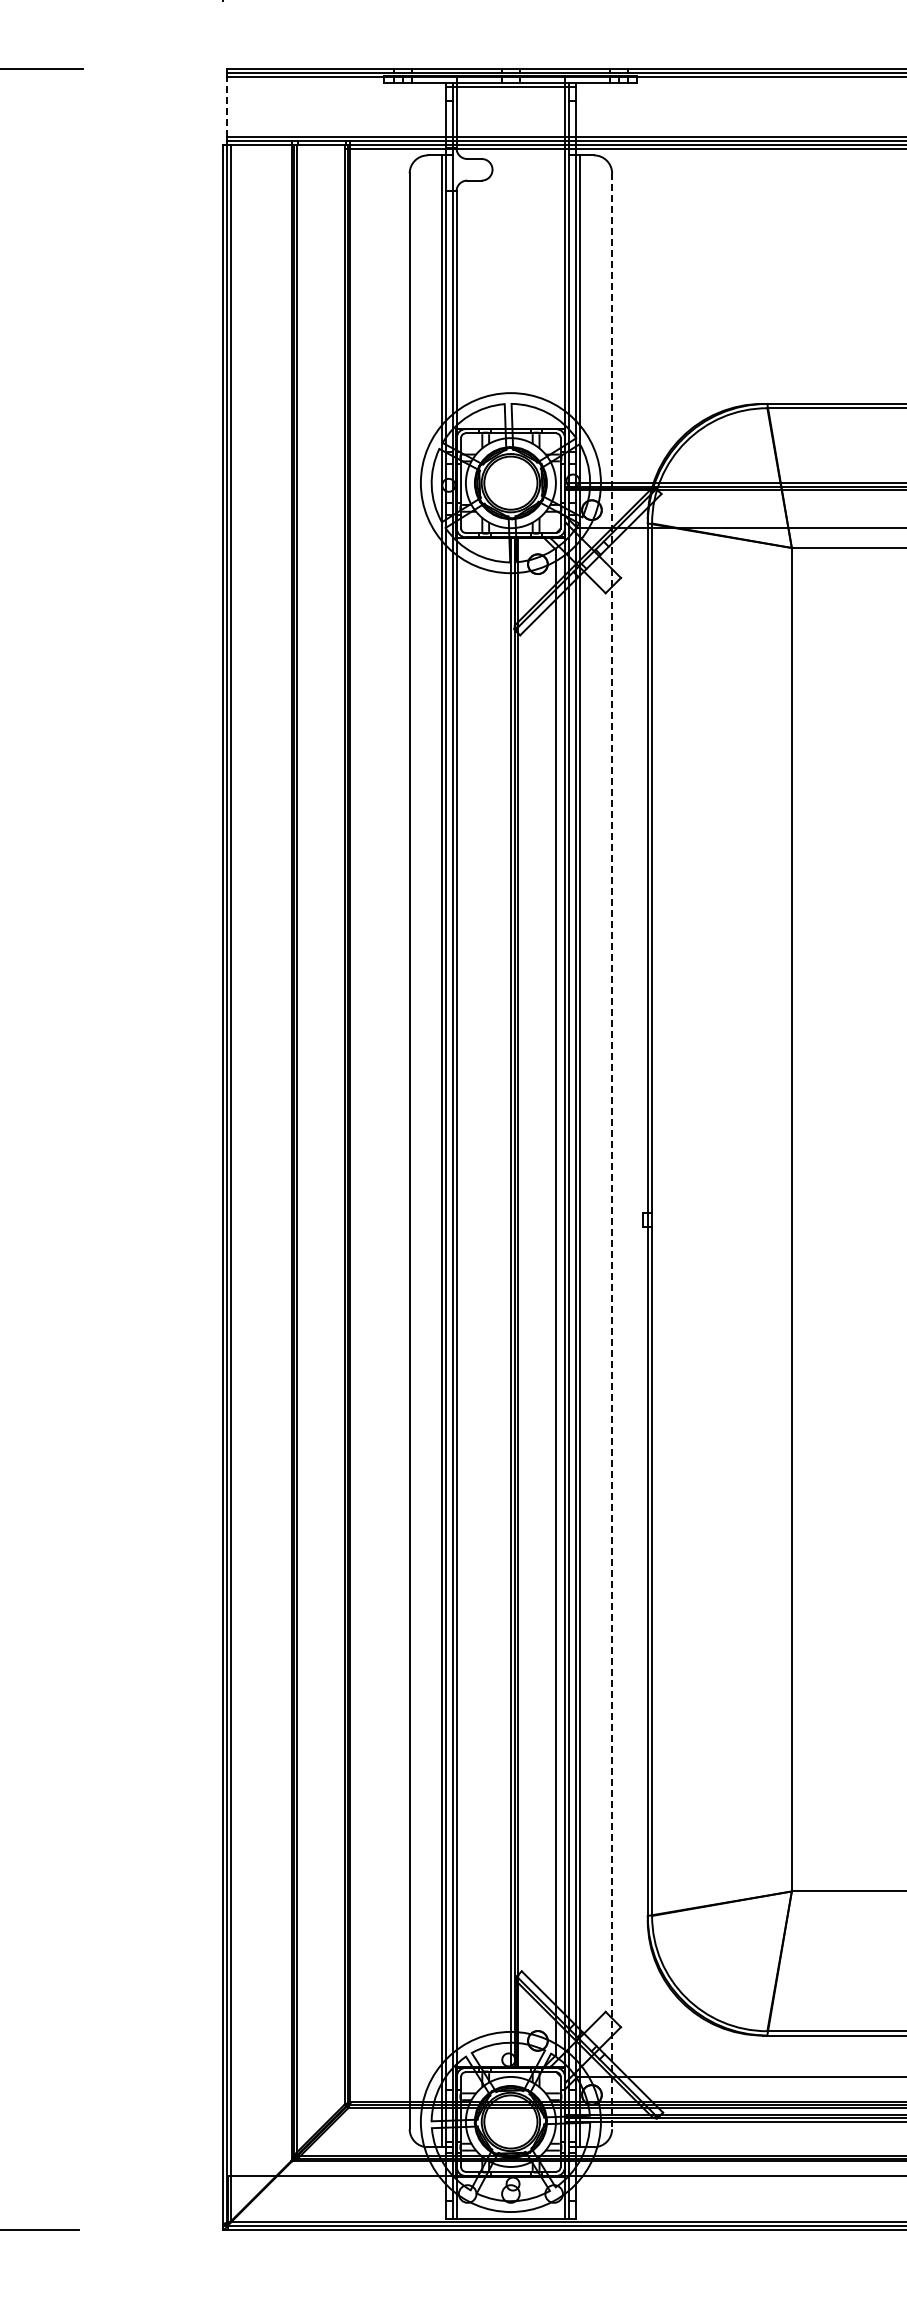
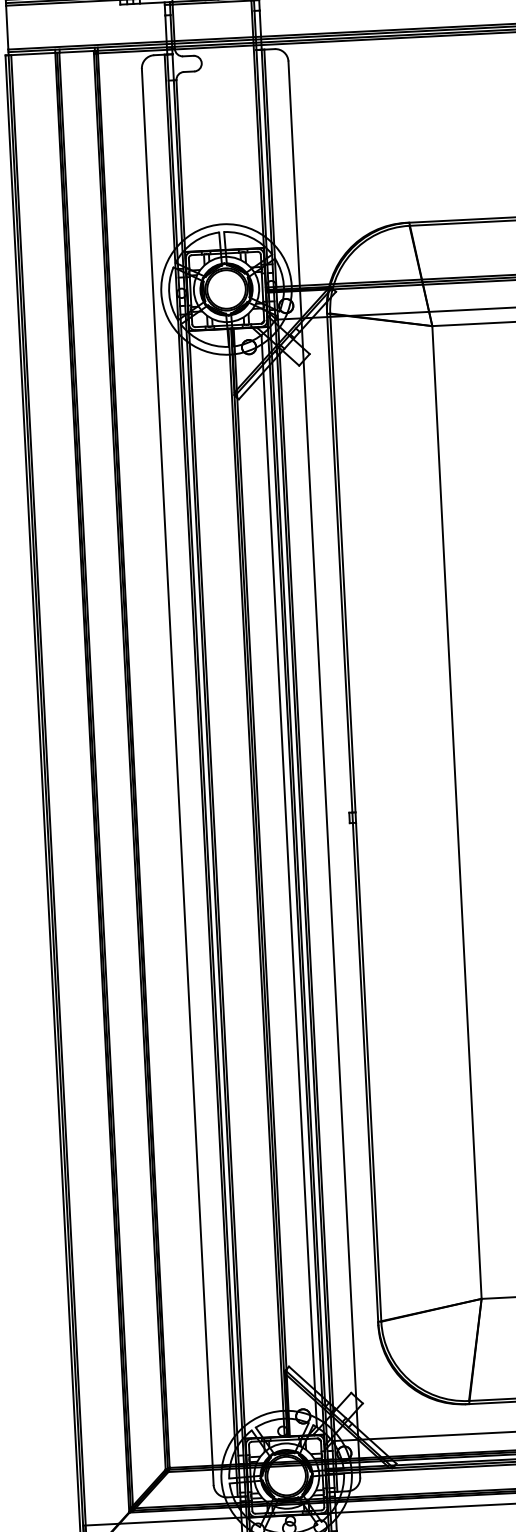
line: (227, 106) -> (7, 27), dashed -> solid
line: (612, 1151) -> (324, 769), dashed -> solid

